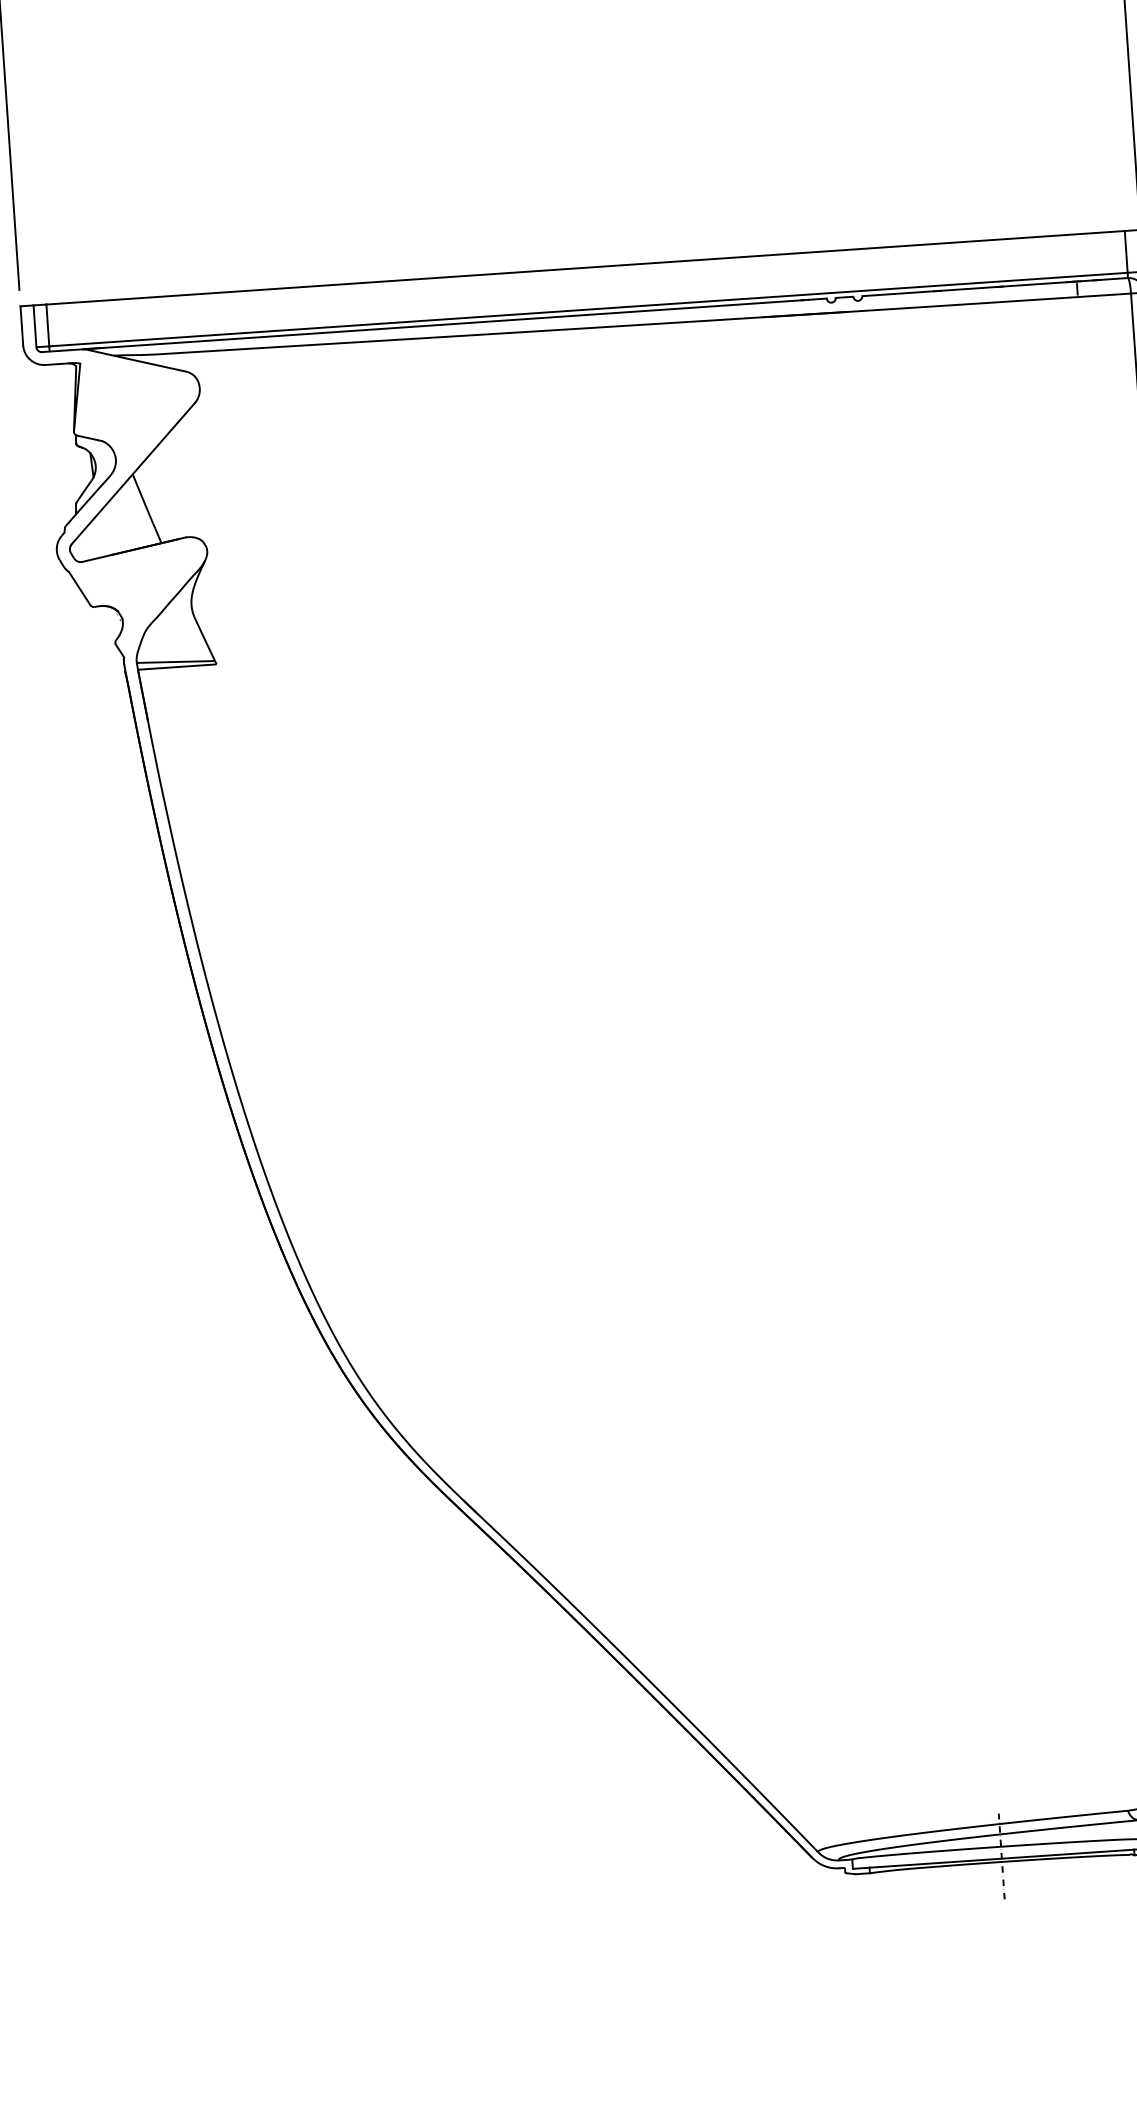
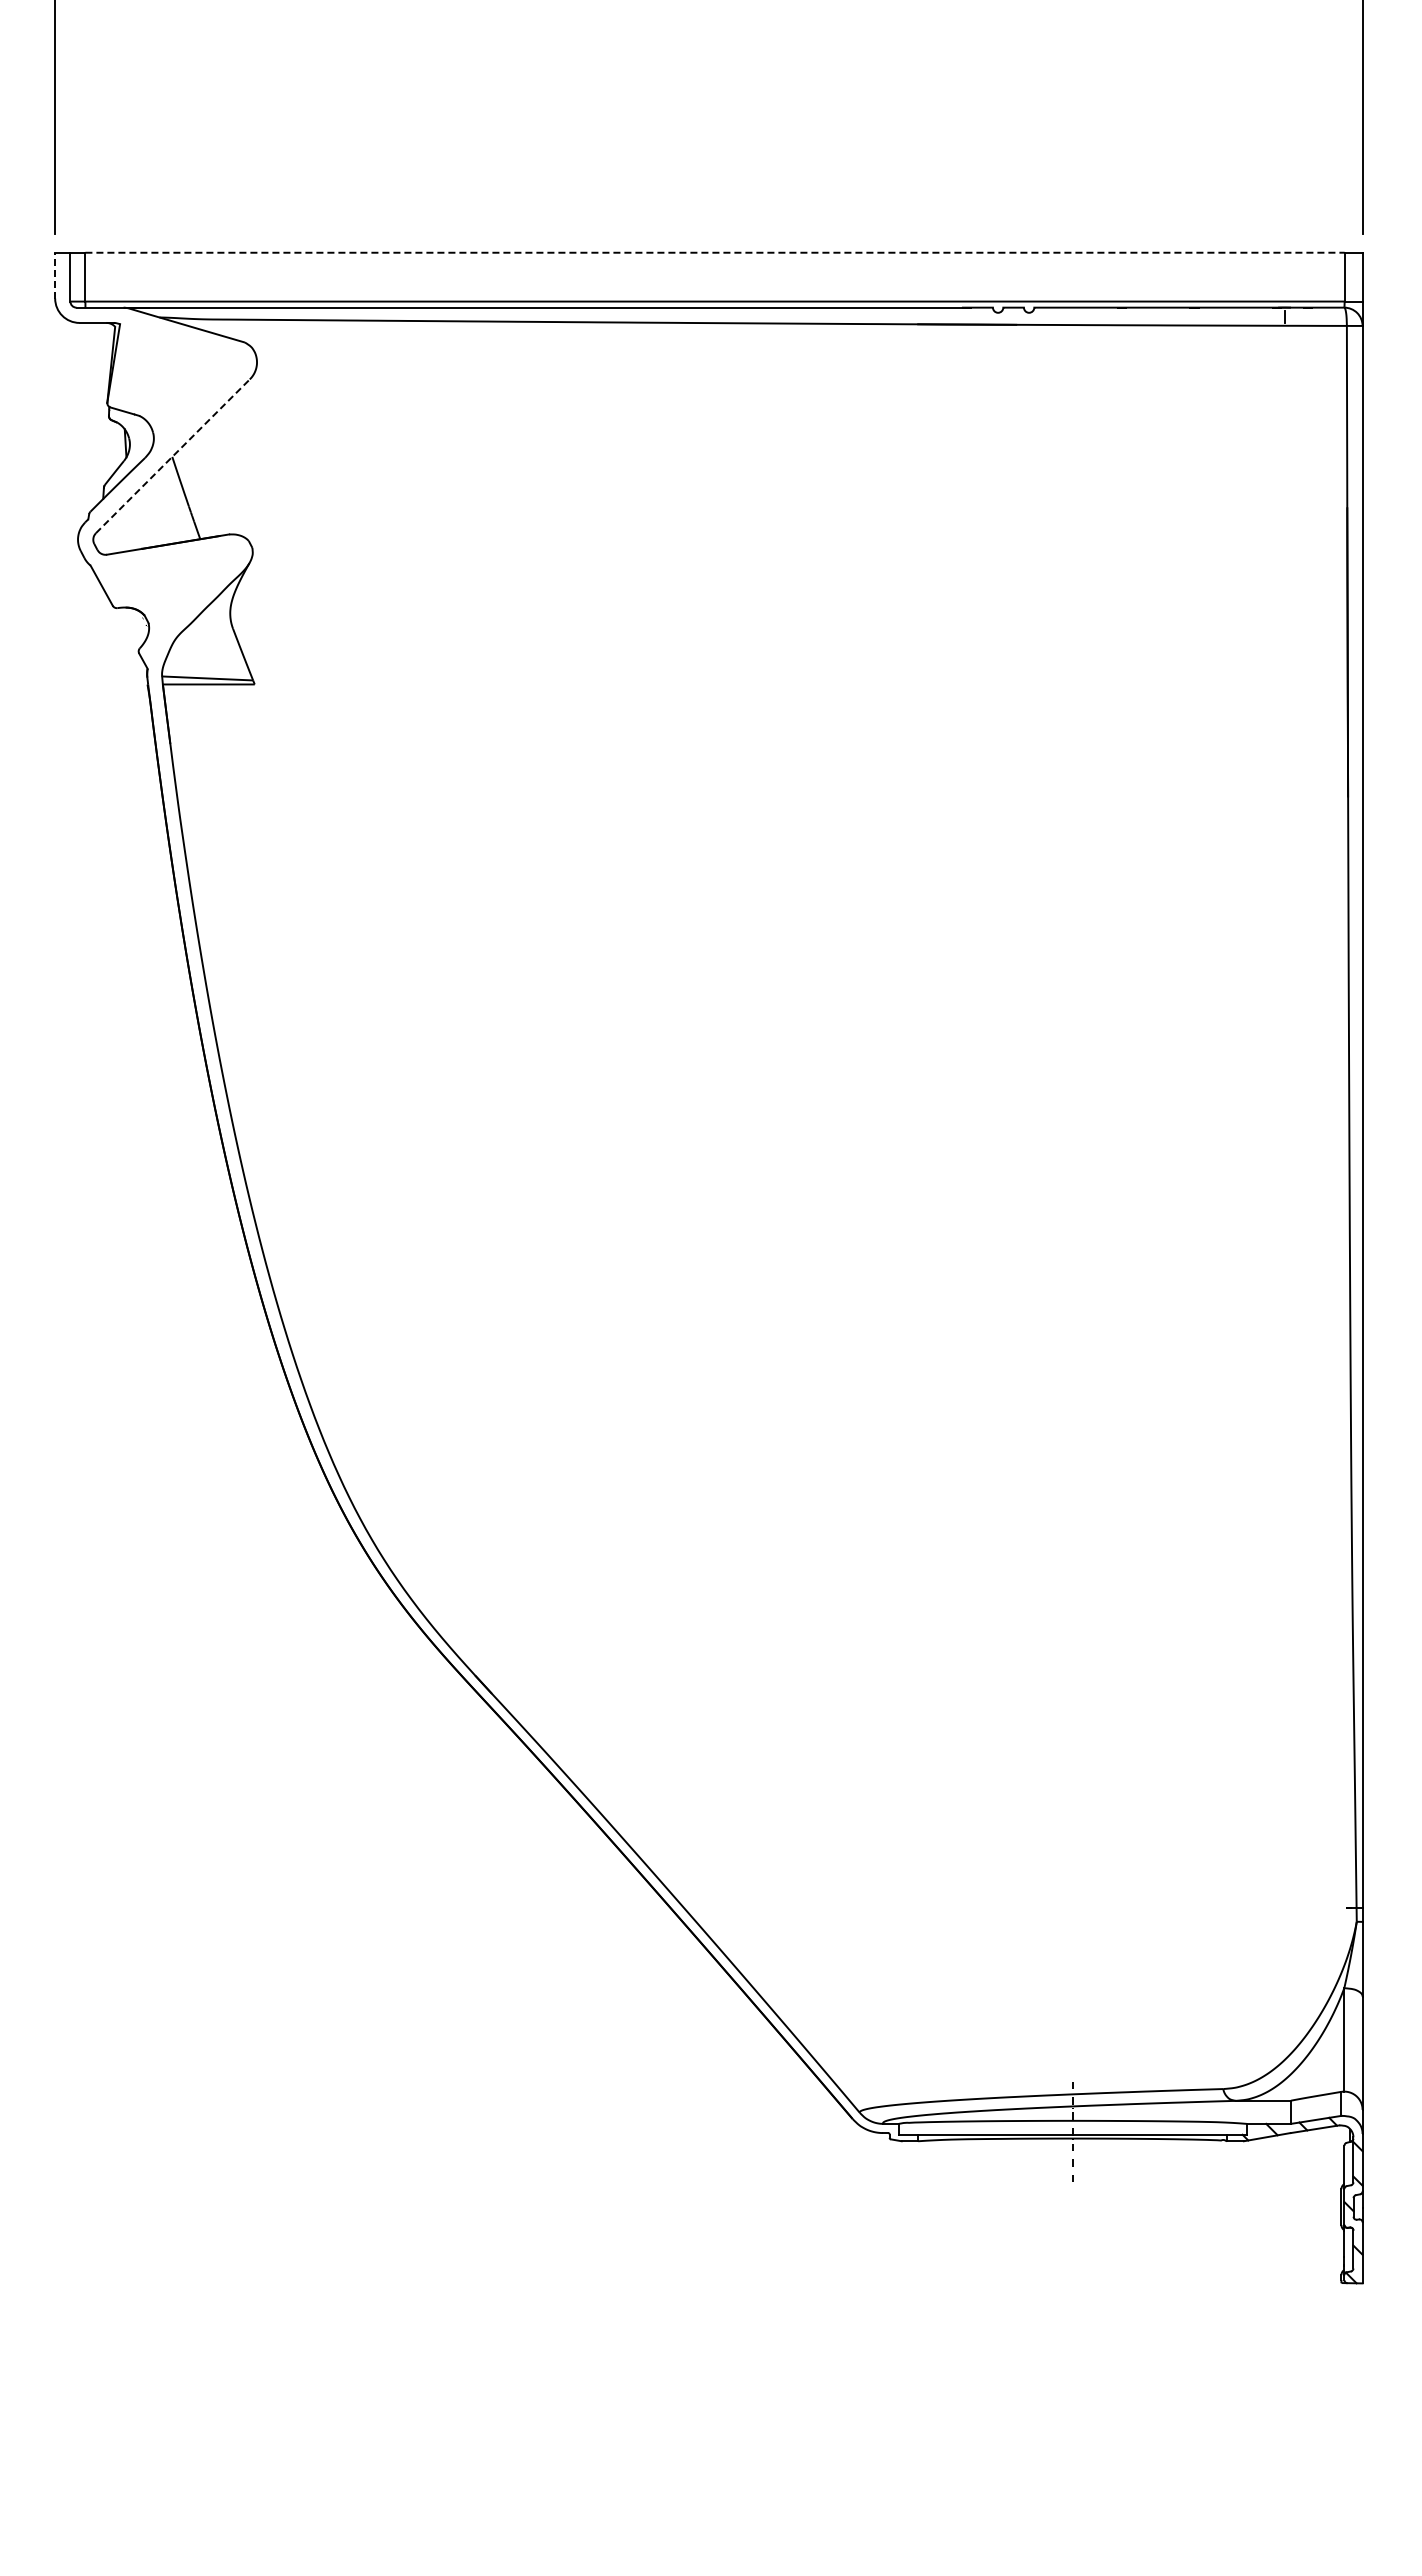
line: (586, 267) -> (715, 252), solid -> dashed
line: (22, 325) -> (55, 275), solid -> dashed
line: (132, 473) -> (172, 456), solid -> dashed

